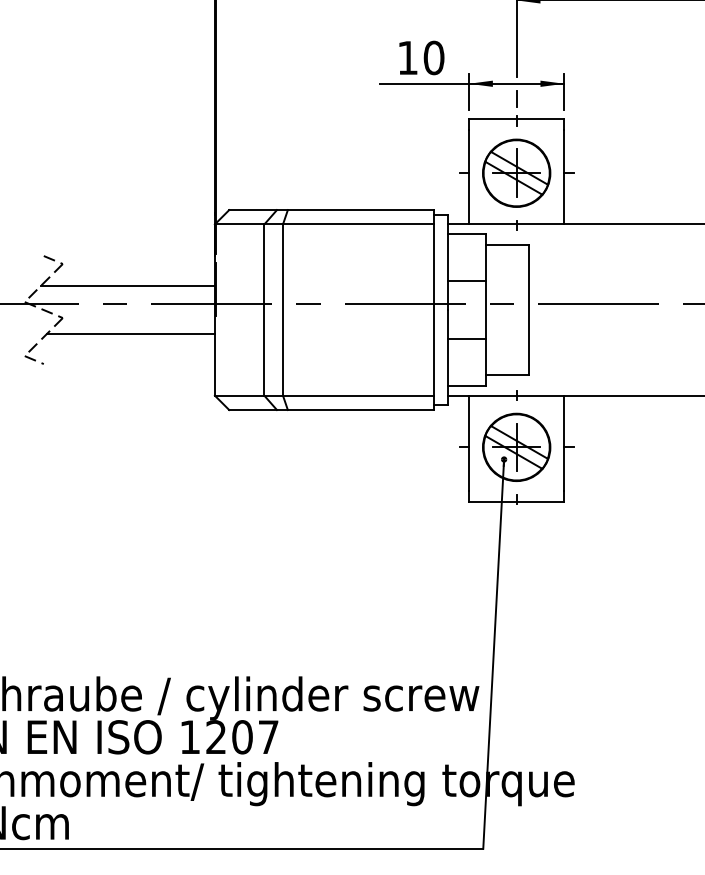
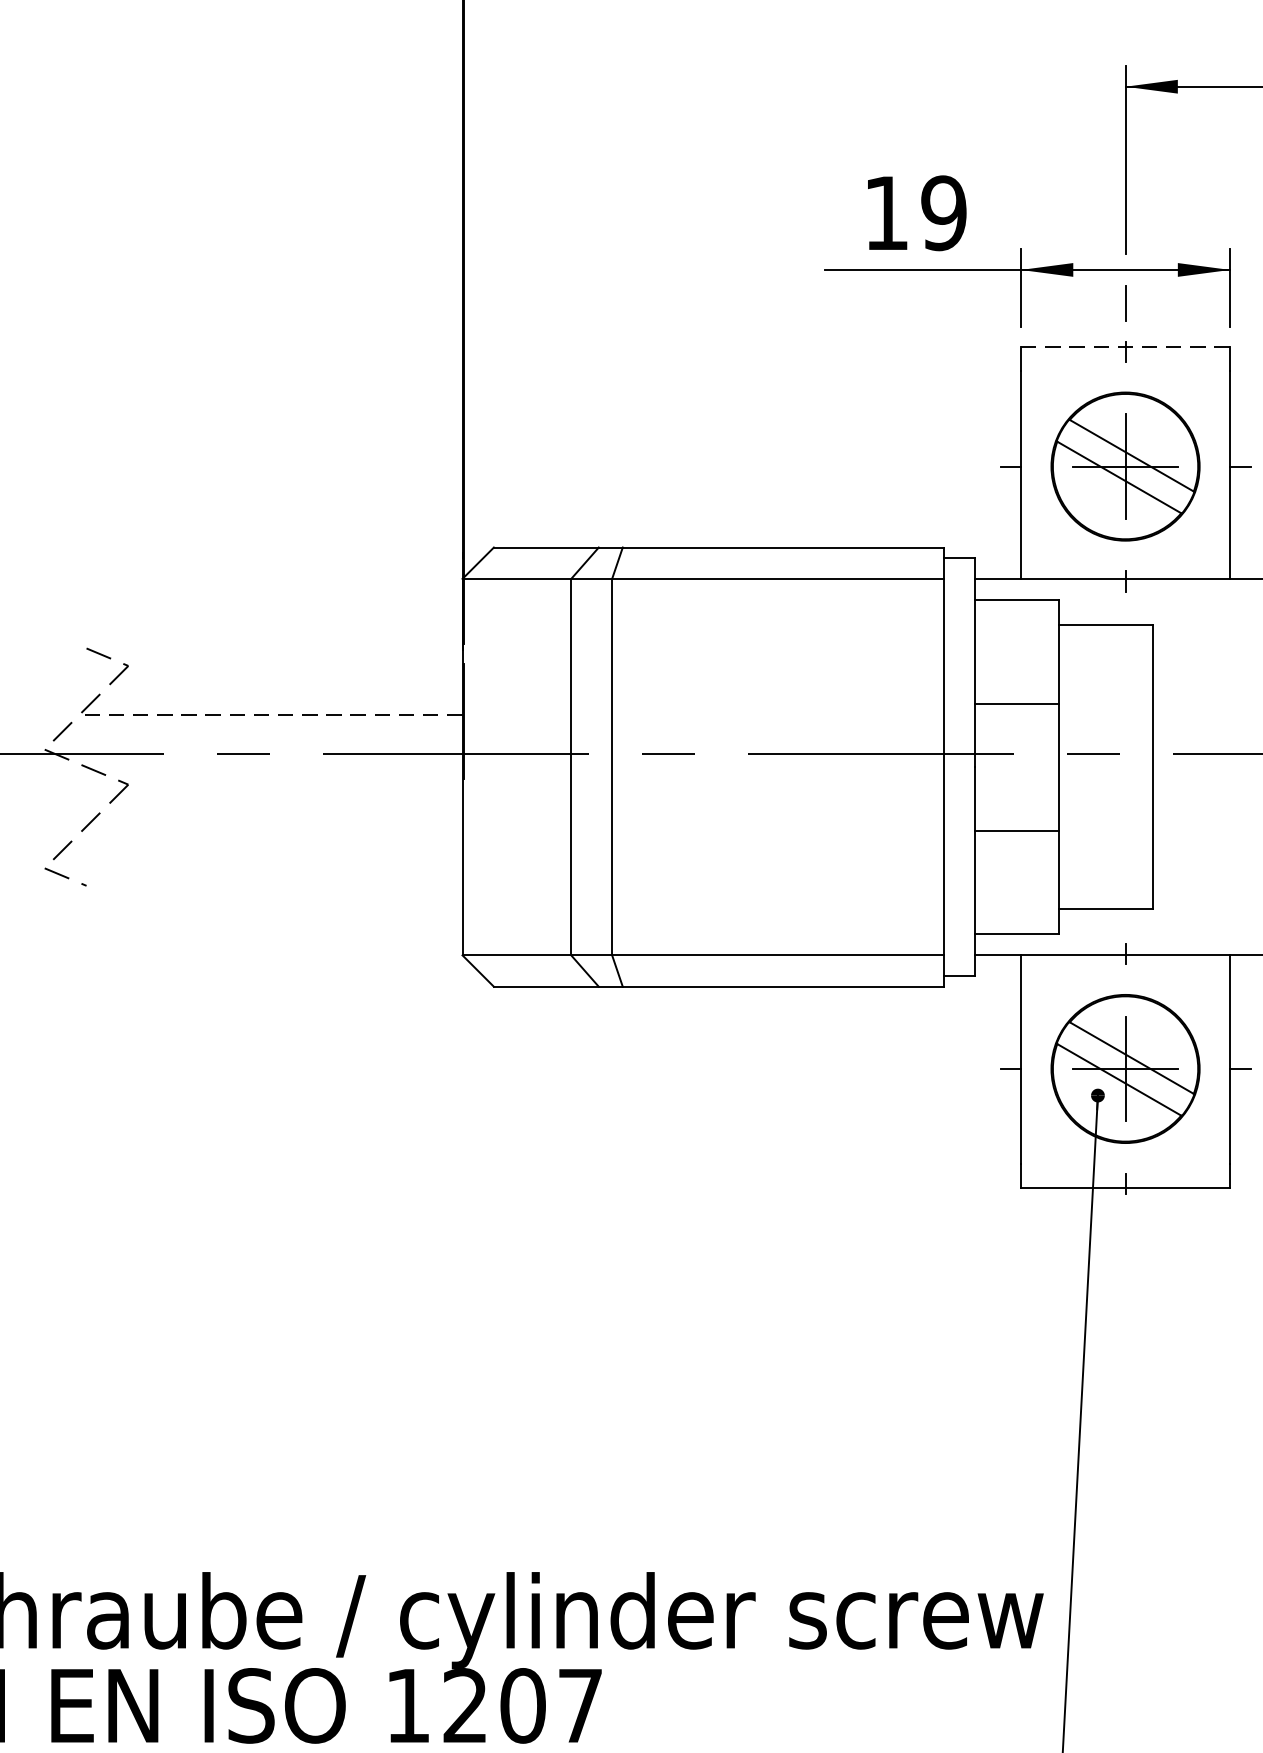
text: (433, 58) -> (942, 214), 10 -> 19
line: (516, 119) -> (1125, 348), solid -> dashed
line: (127, 286) -> (270, 715), solid -> dashed
line: (130, 333) -> (277, 818), removed

